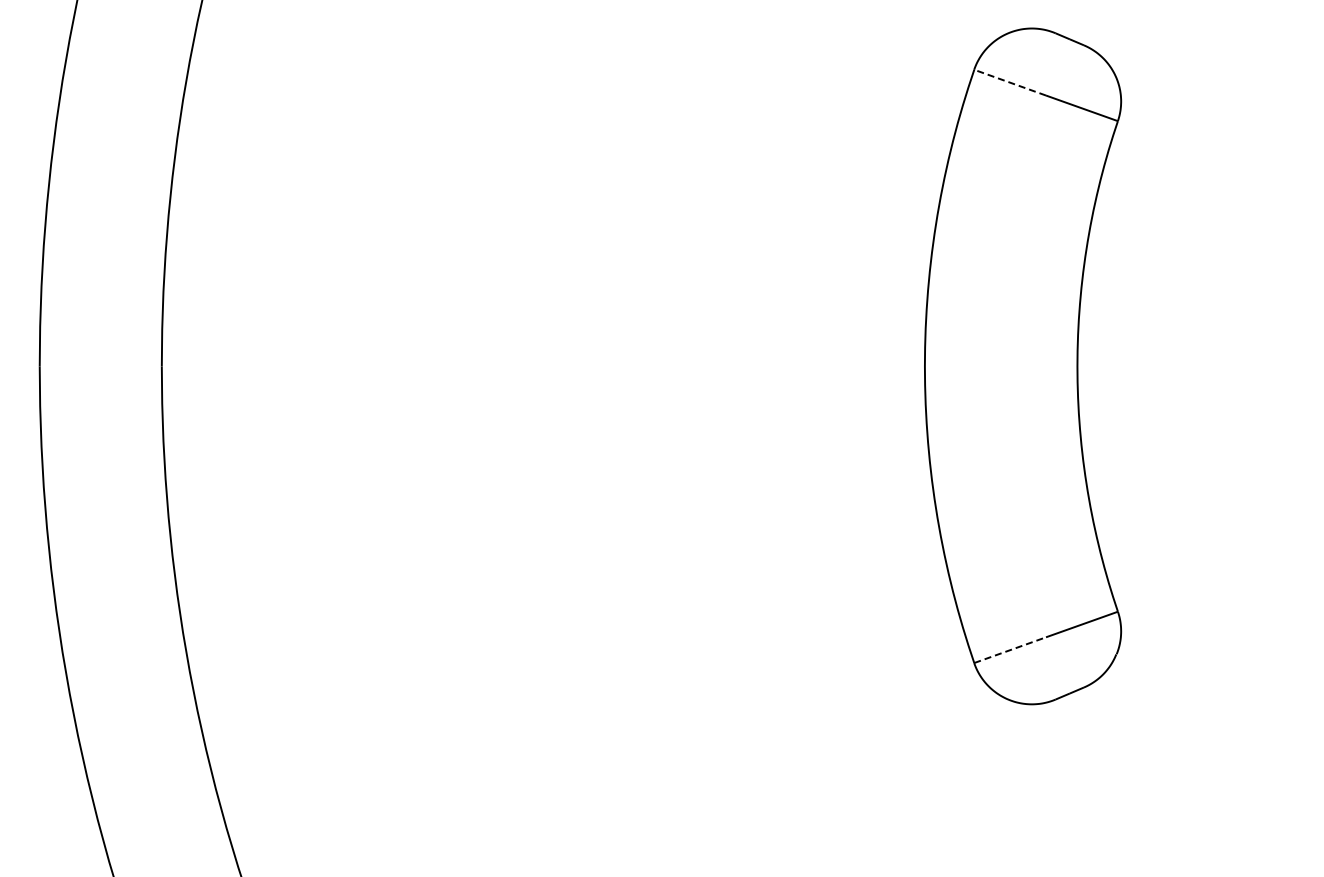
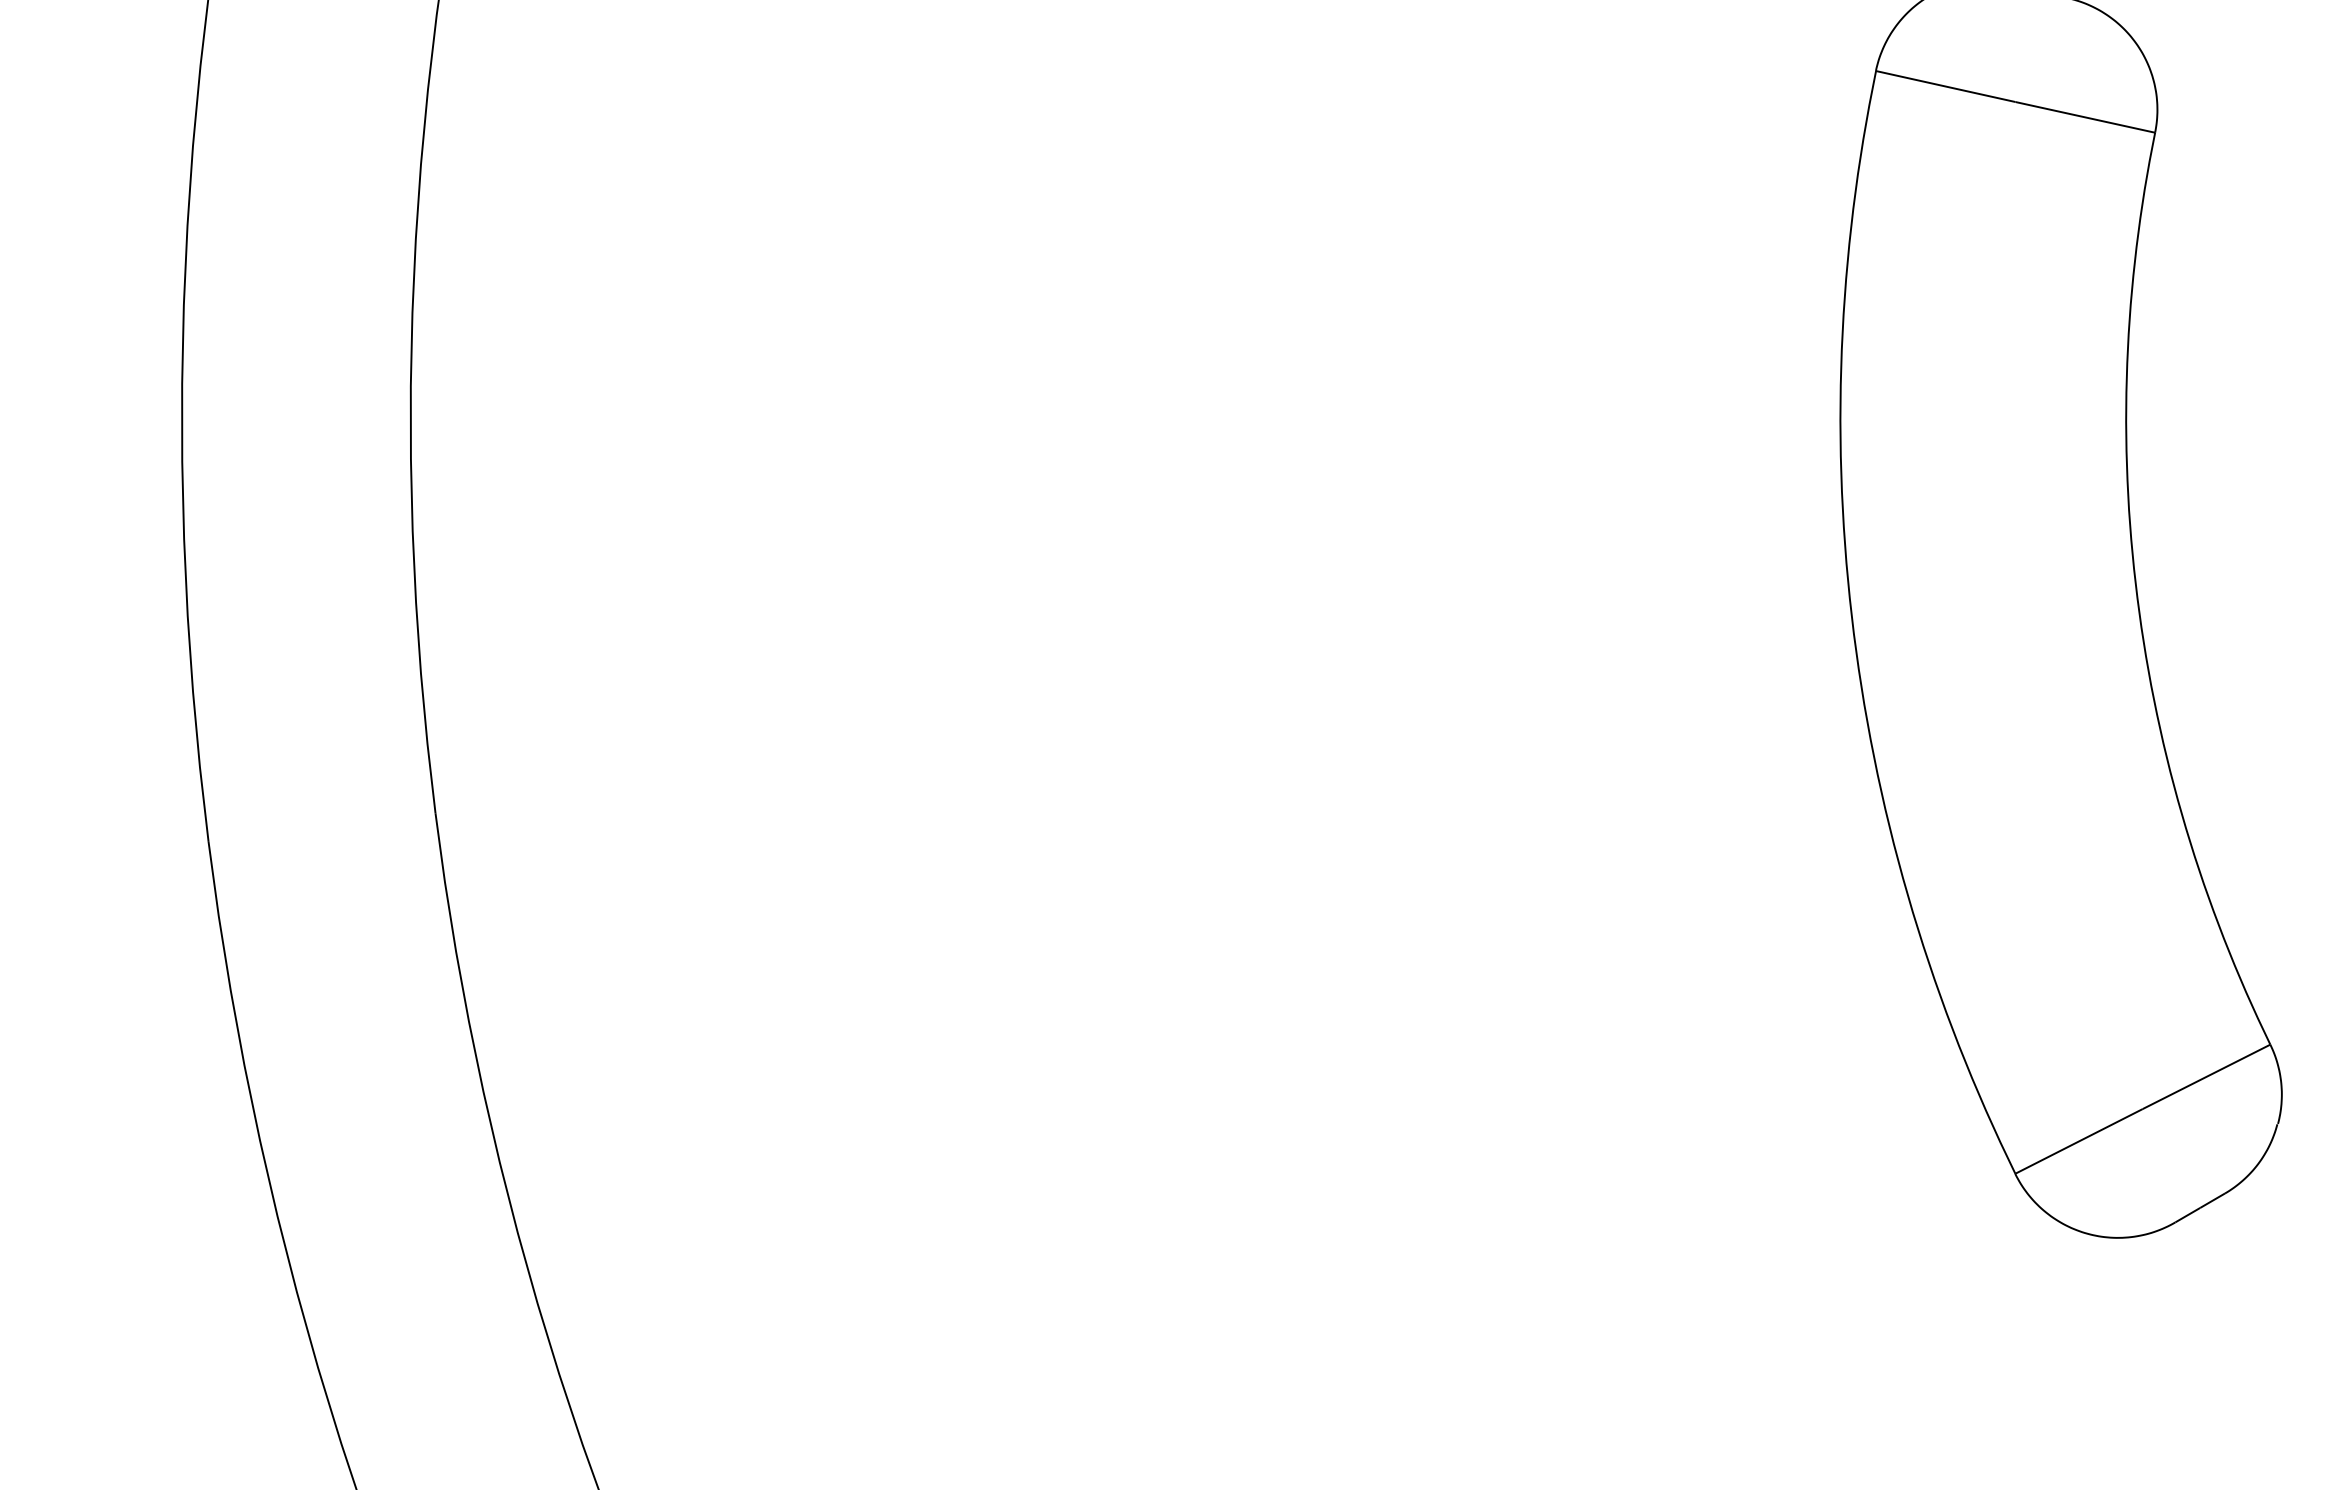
line: (1009, 82) -> (1944, 86), dashed -> solid
line: (1010, 650) -> (2079, 1141), dashed -> solid

